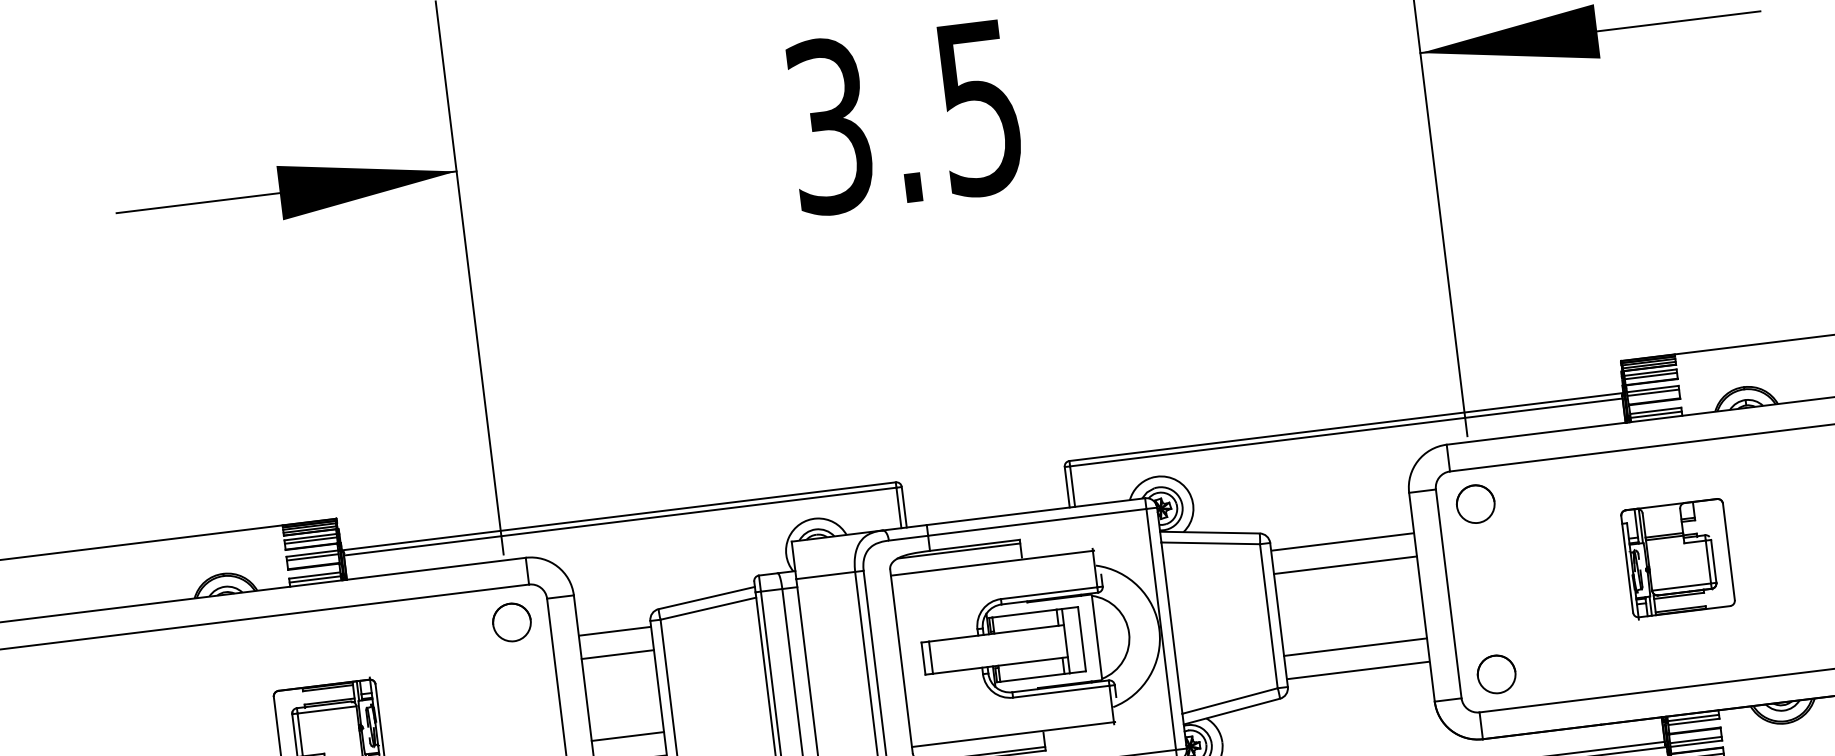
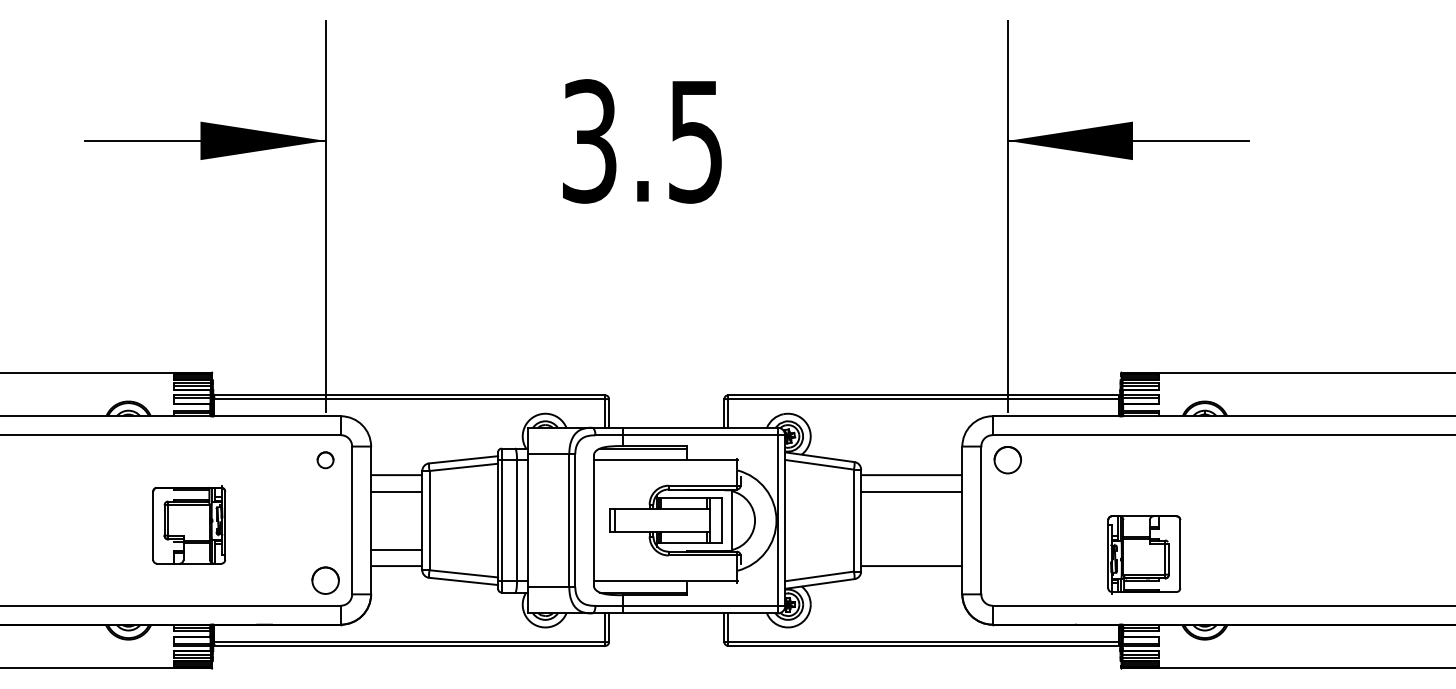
part: (1678, 558) -> (1144, 554), moved
circle: (511, 622) -> (325, 460), size x0.6
line: (1355, 647) -> (911, 549), removed
circle: (1496, 674) -> (1007, 580), removed

